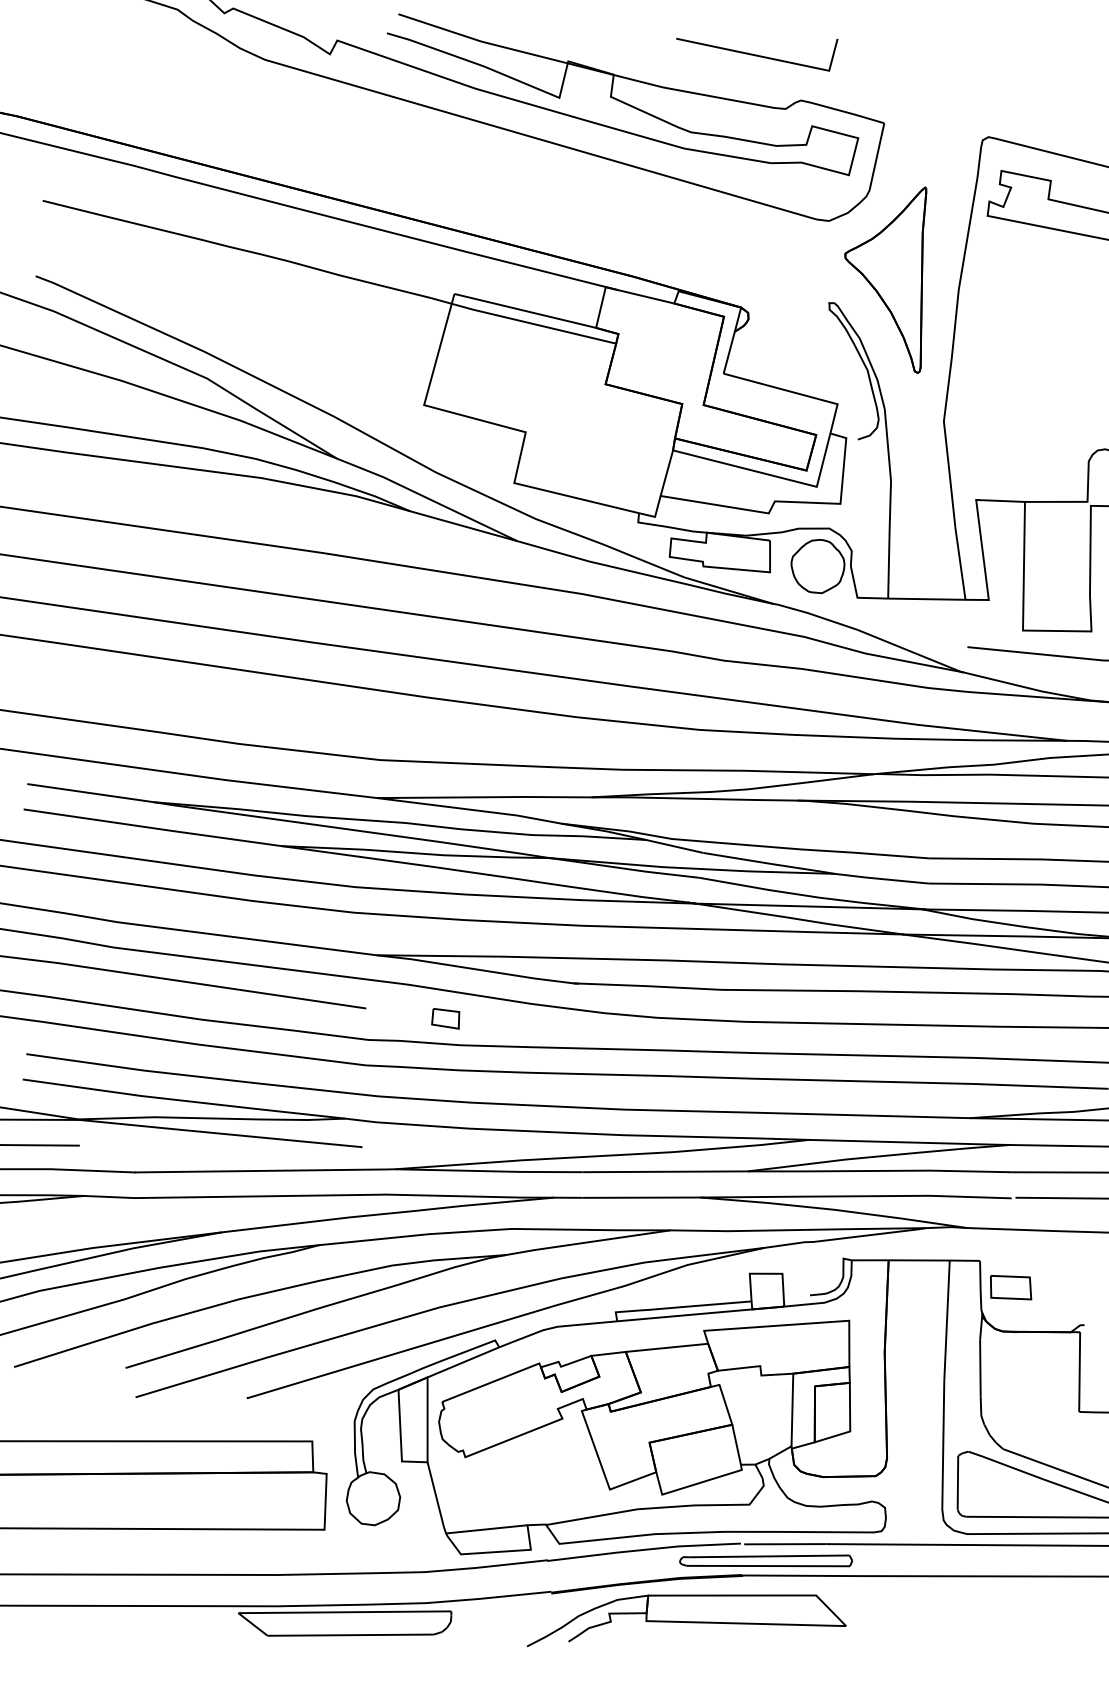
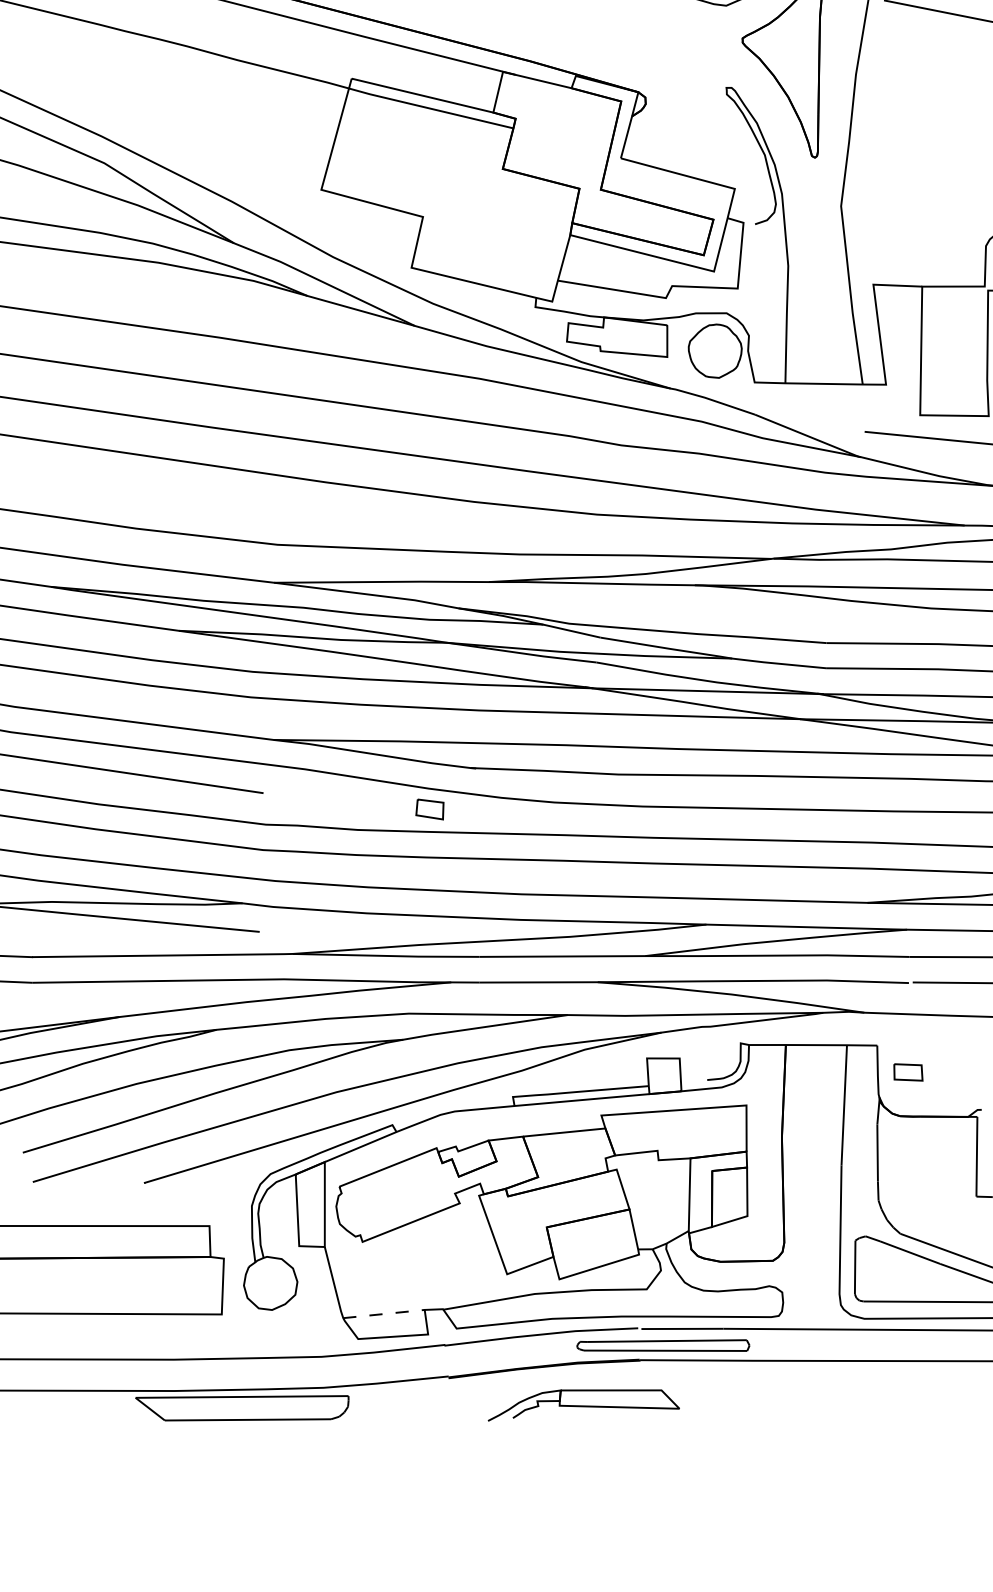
part: (445, 1018) -> (429, 809), moved
part: (1011, 1287) -> (908, 1072), size x0.7
line: (486, 1529) -> (383, 1314), solid -> dashed
part: (686, 1620) -> (583, 1405), size x0.6

